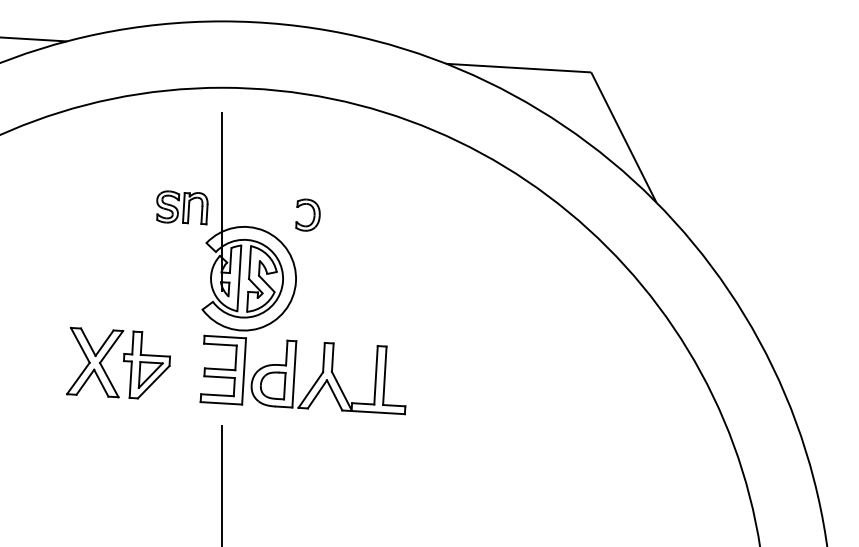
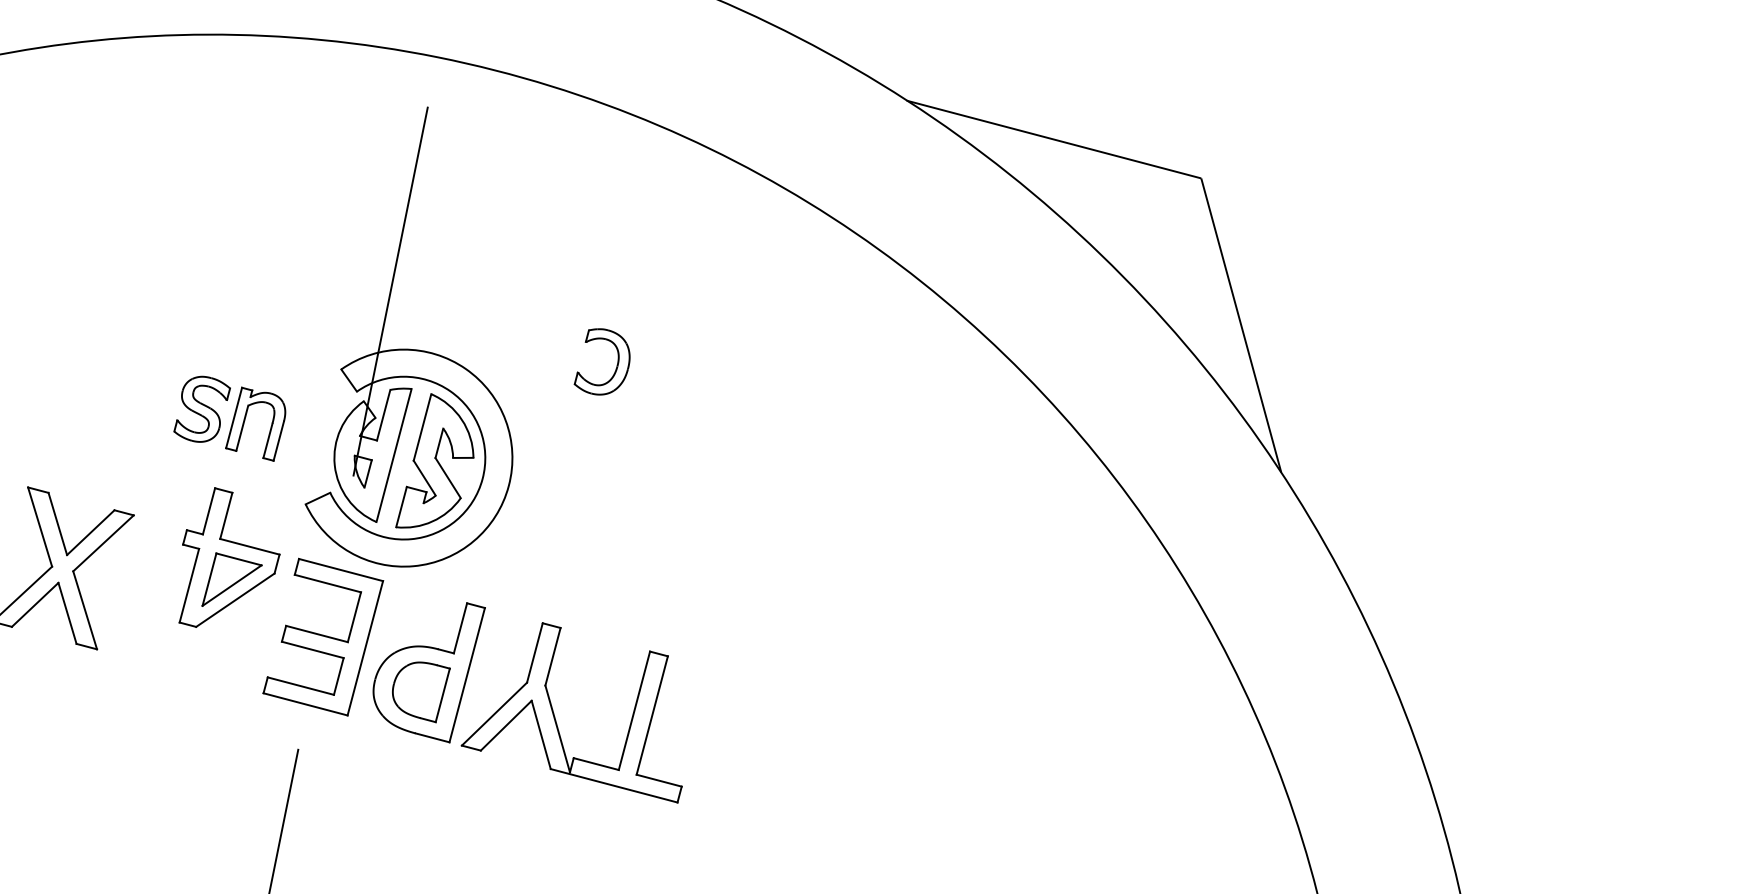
part: (182, 207) -> (231, 416), moved
part: (307, 214) -> (603, 361), moved
part: (146, 364) -> (227, 560), moved

